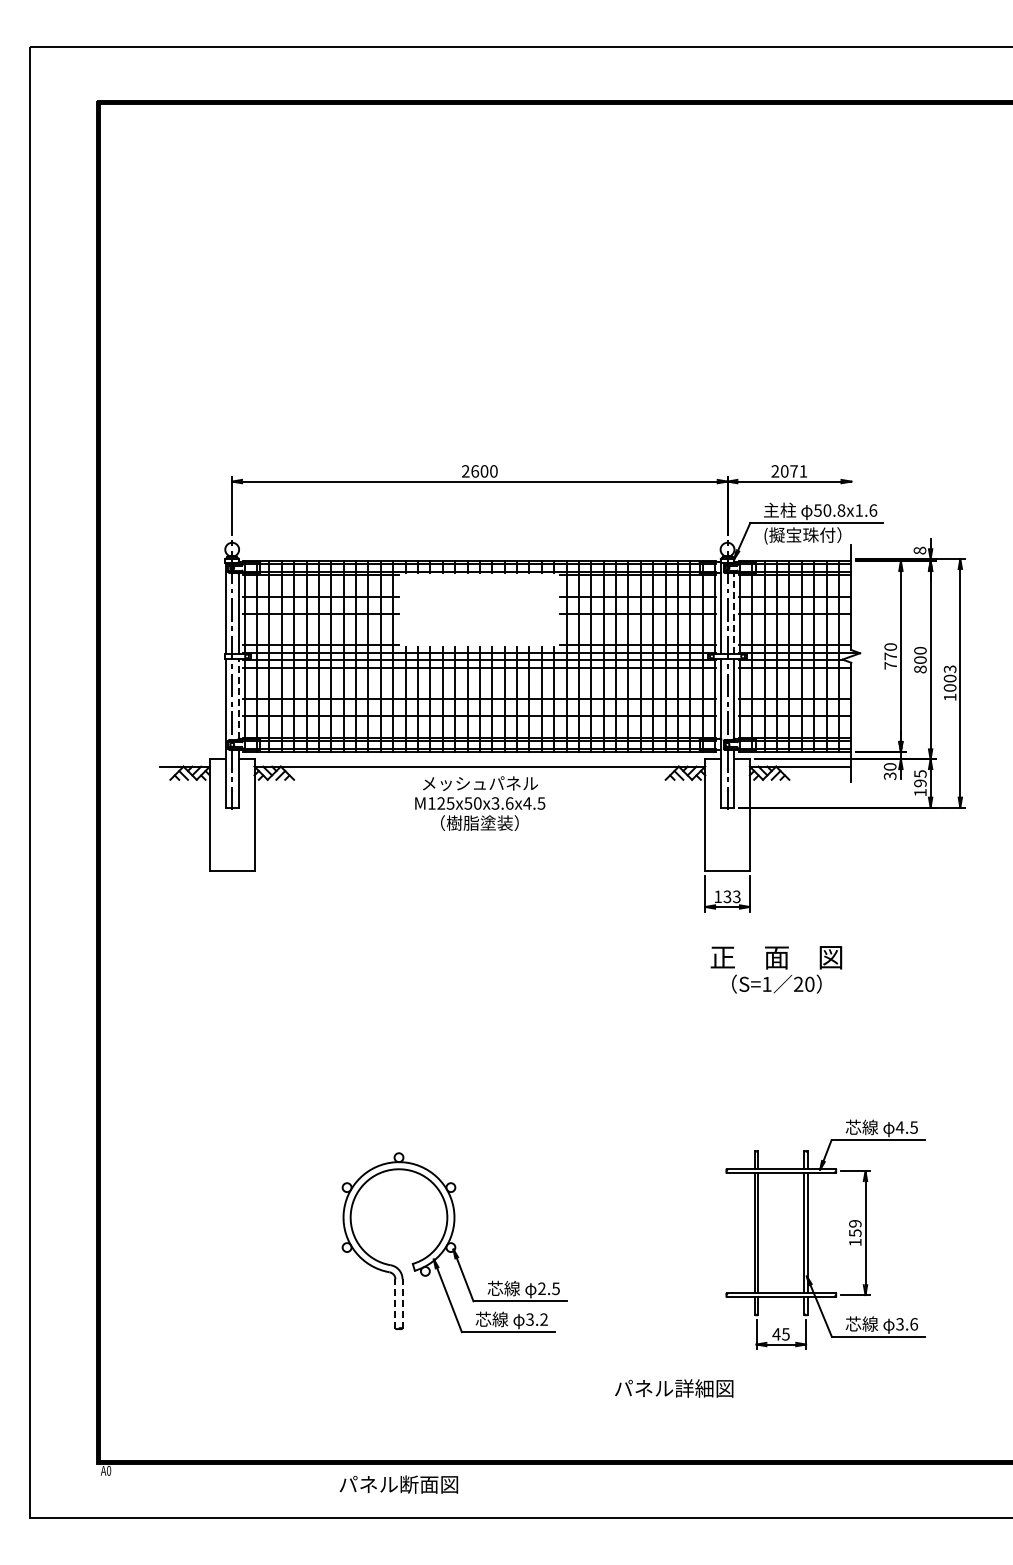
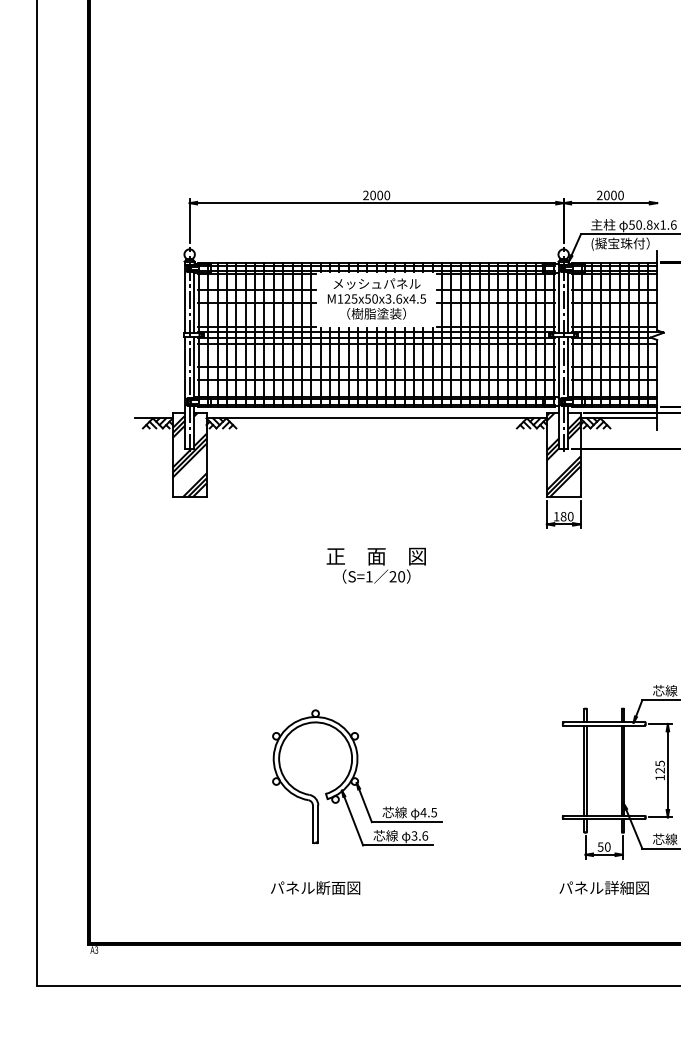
text: (475, 471) -> (373, 195), 2600 -> 2000
text: (798, 471) -> (617, 195), 2071 -> 2000
line: (733, 613) -> (568, 302), dashed -> solid
line: (238, 698) -> (194, 366), dashed -> solid
text: (480, 803) -> (377, 298), moved
hatch: (231, 814) -> (189, 454), added
hatch: (727, 814) -> (563, 454), added
text: (731, 896) -> (566, 516), 133 -> 180
text: (776, 969) -> (376, 565), moved
text: (855, 1228) -> (660, 767), 159 -> 125
text: (541, 1288) -> (423, 812), 2.5 -> 4.5
line: (395, 1303) -> (312, 823), dashed -> solid
line: (402, 1303) -> (318, 823), dashed -> solid
text: (544, 1319) -> (425, 835), 3.2 -> 3.6
text: (780, 1334) -> (603, 847), 45 -> 50
text: (674, 1388) -> (604, 887), moved
text: (108, 1470) -> (96, 949), A0 -> A3
text: (398, 1484) -> (315, 887), moved

